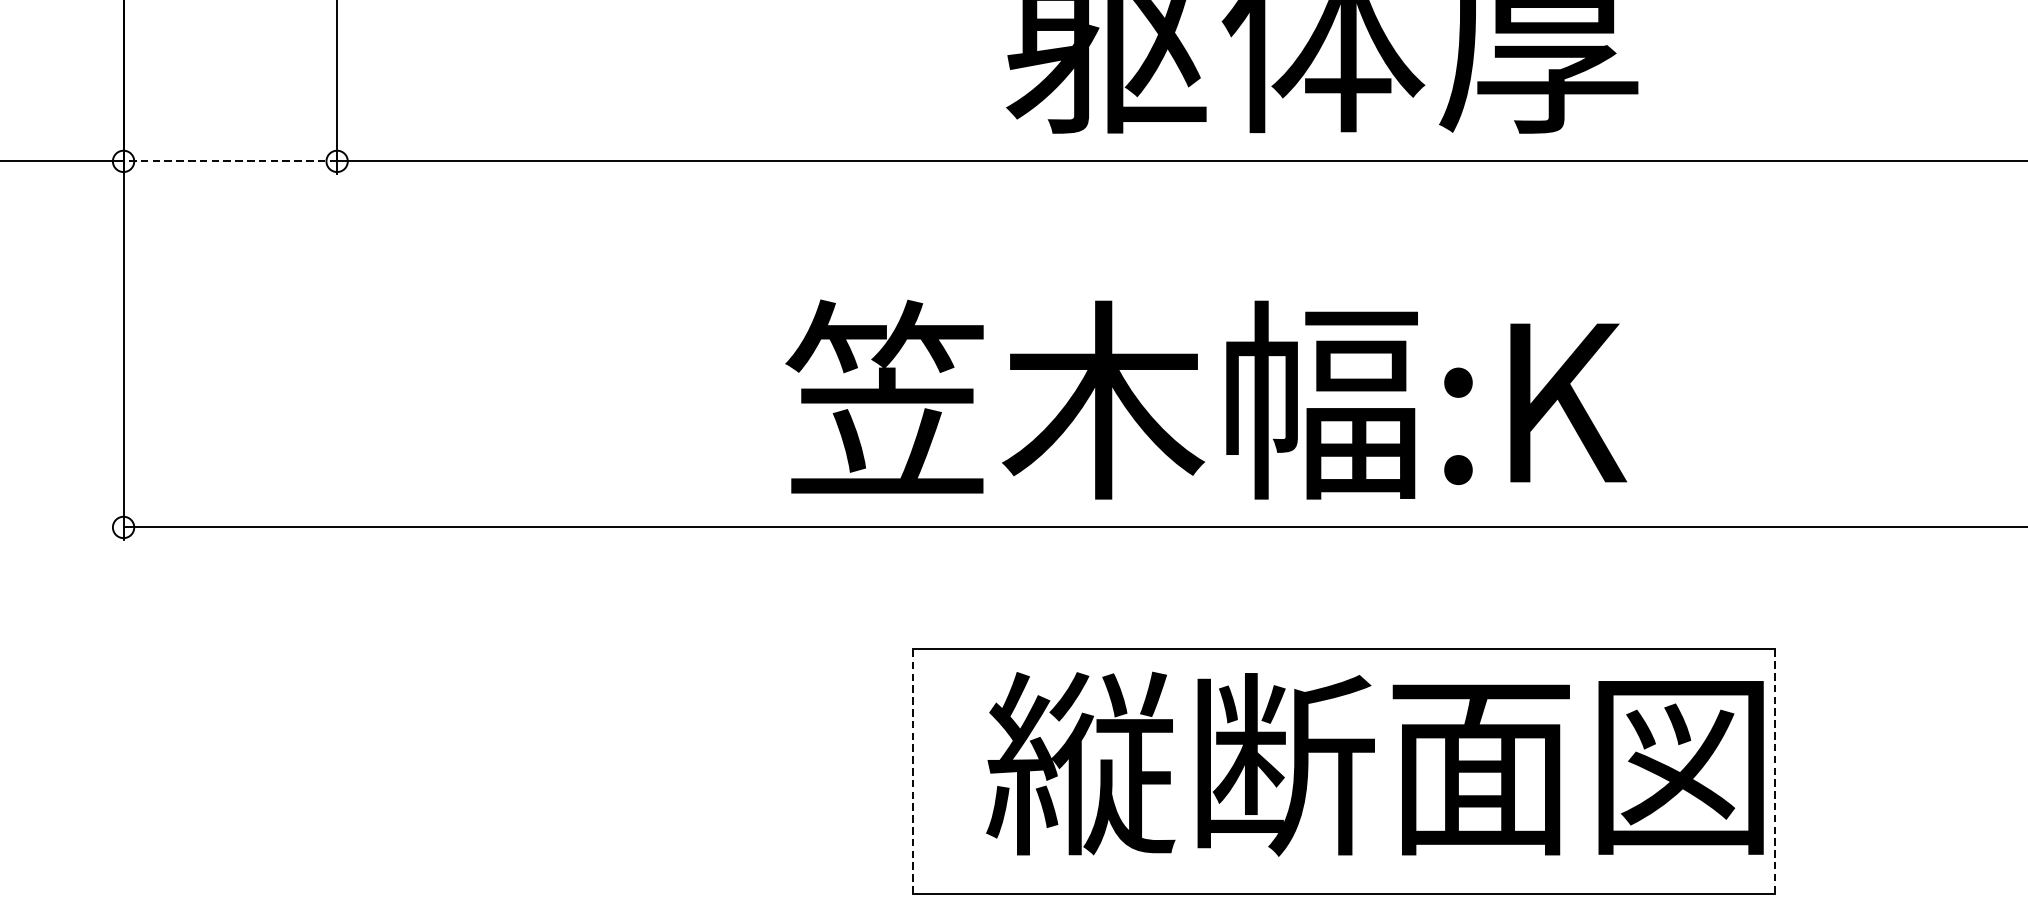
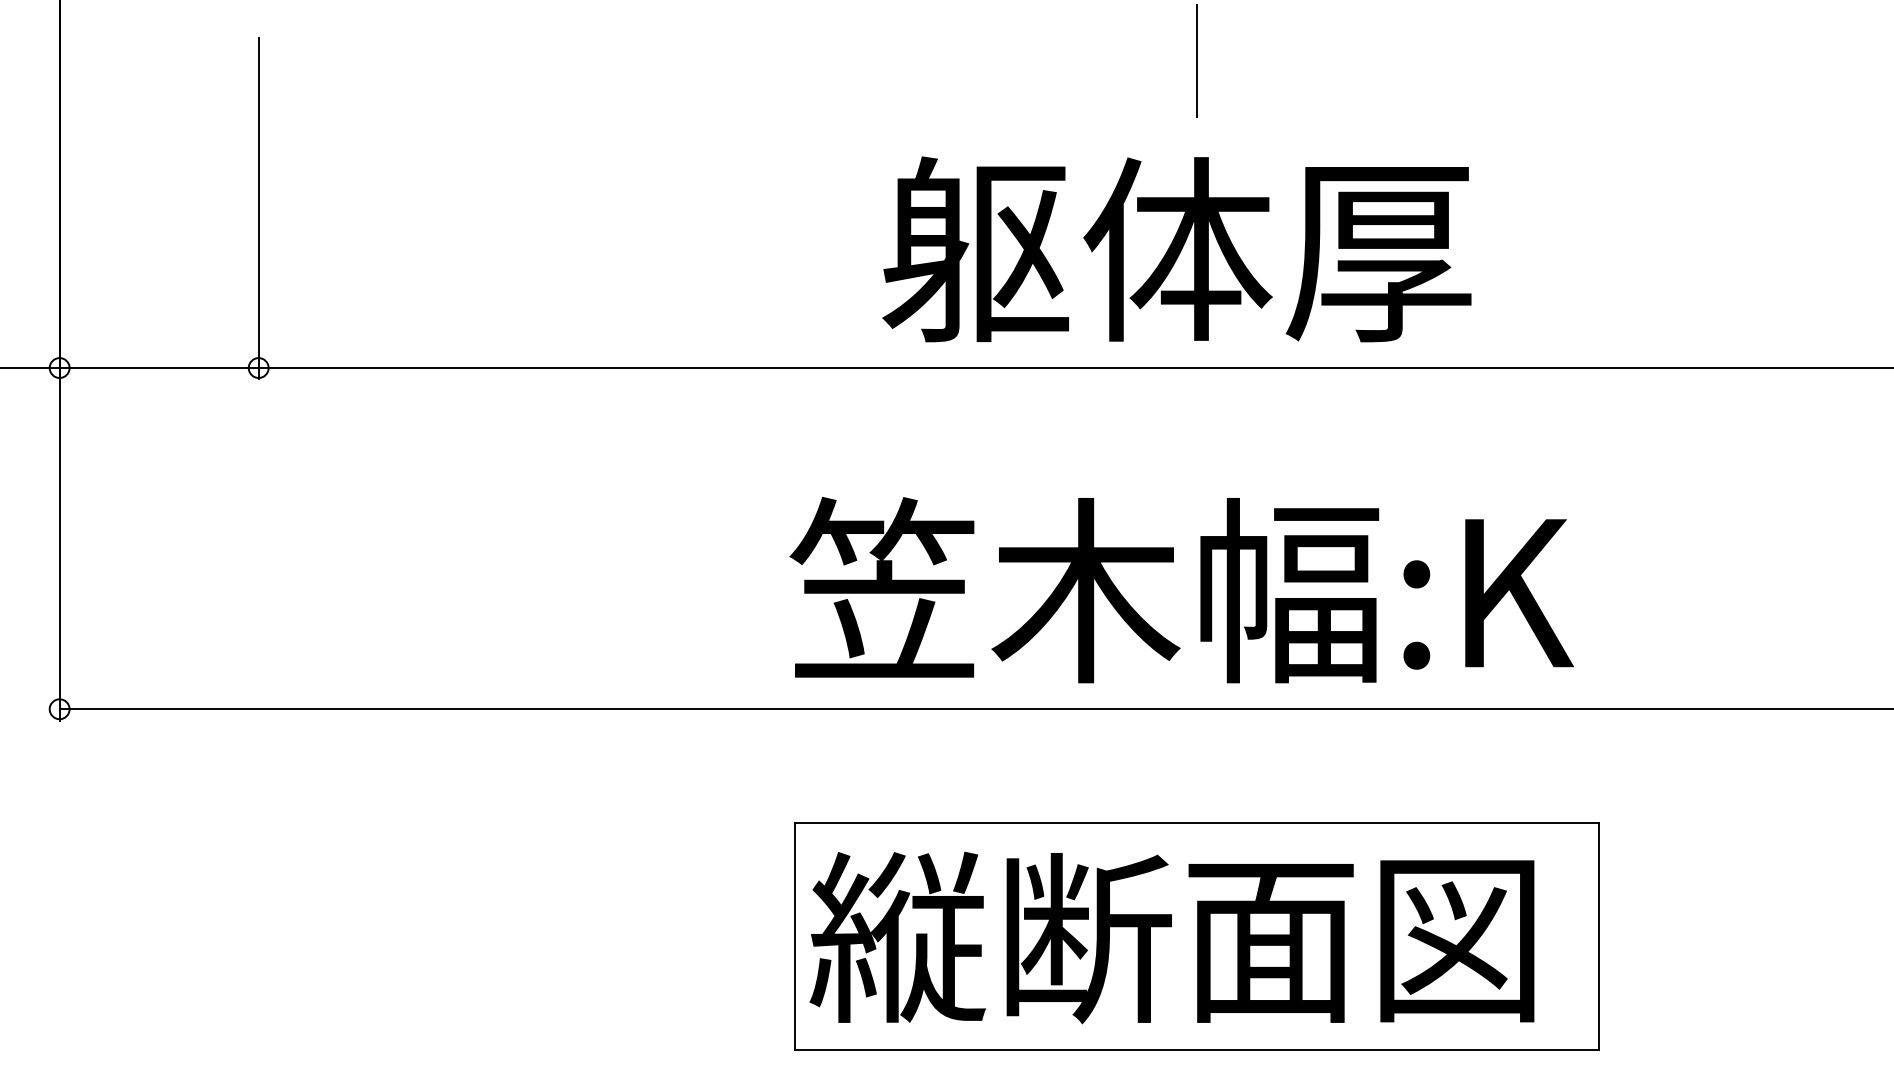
line: (230, 161) -> (159, 368), dashed -> solid
text: (1205, 398) -> (1181, 589), moved
text: (1374, 763) -> (1171, 937), moved
line: (913, 771) -> (795, 936), dashed -> solid
line: (1774, 771) -> (1598, 936), dashed -> solid

